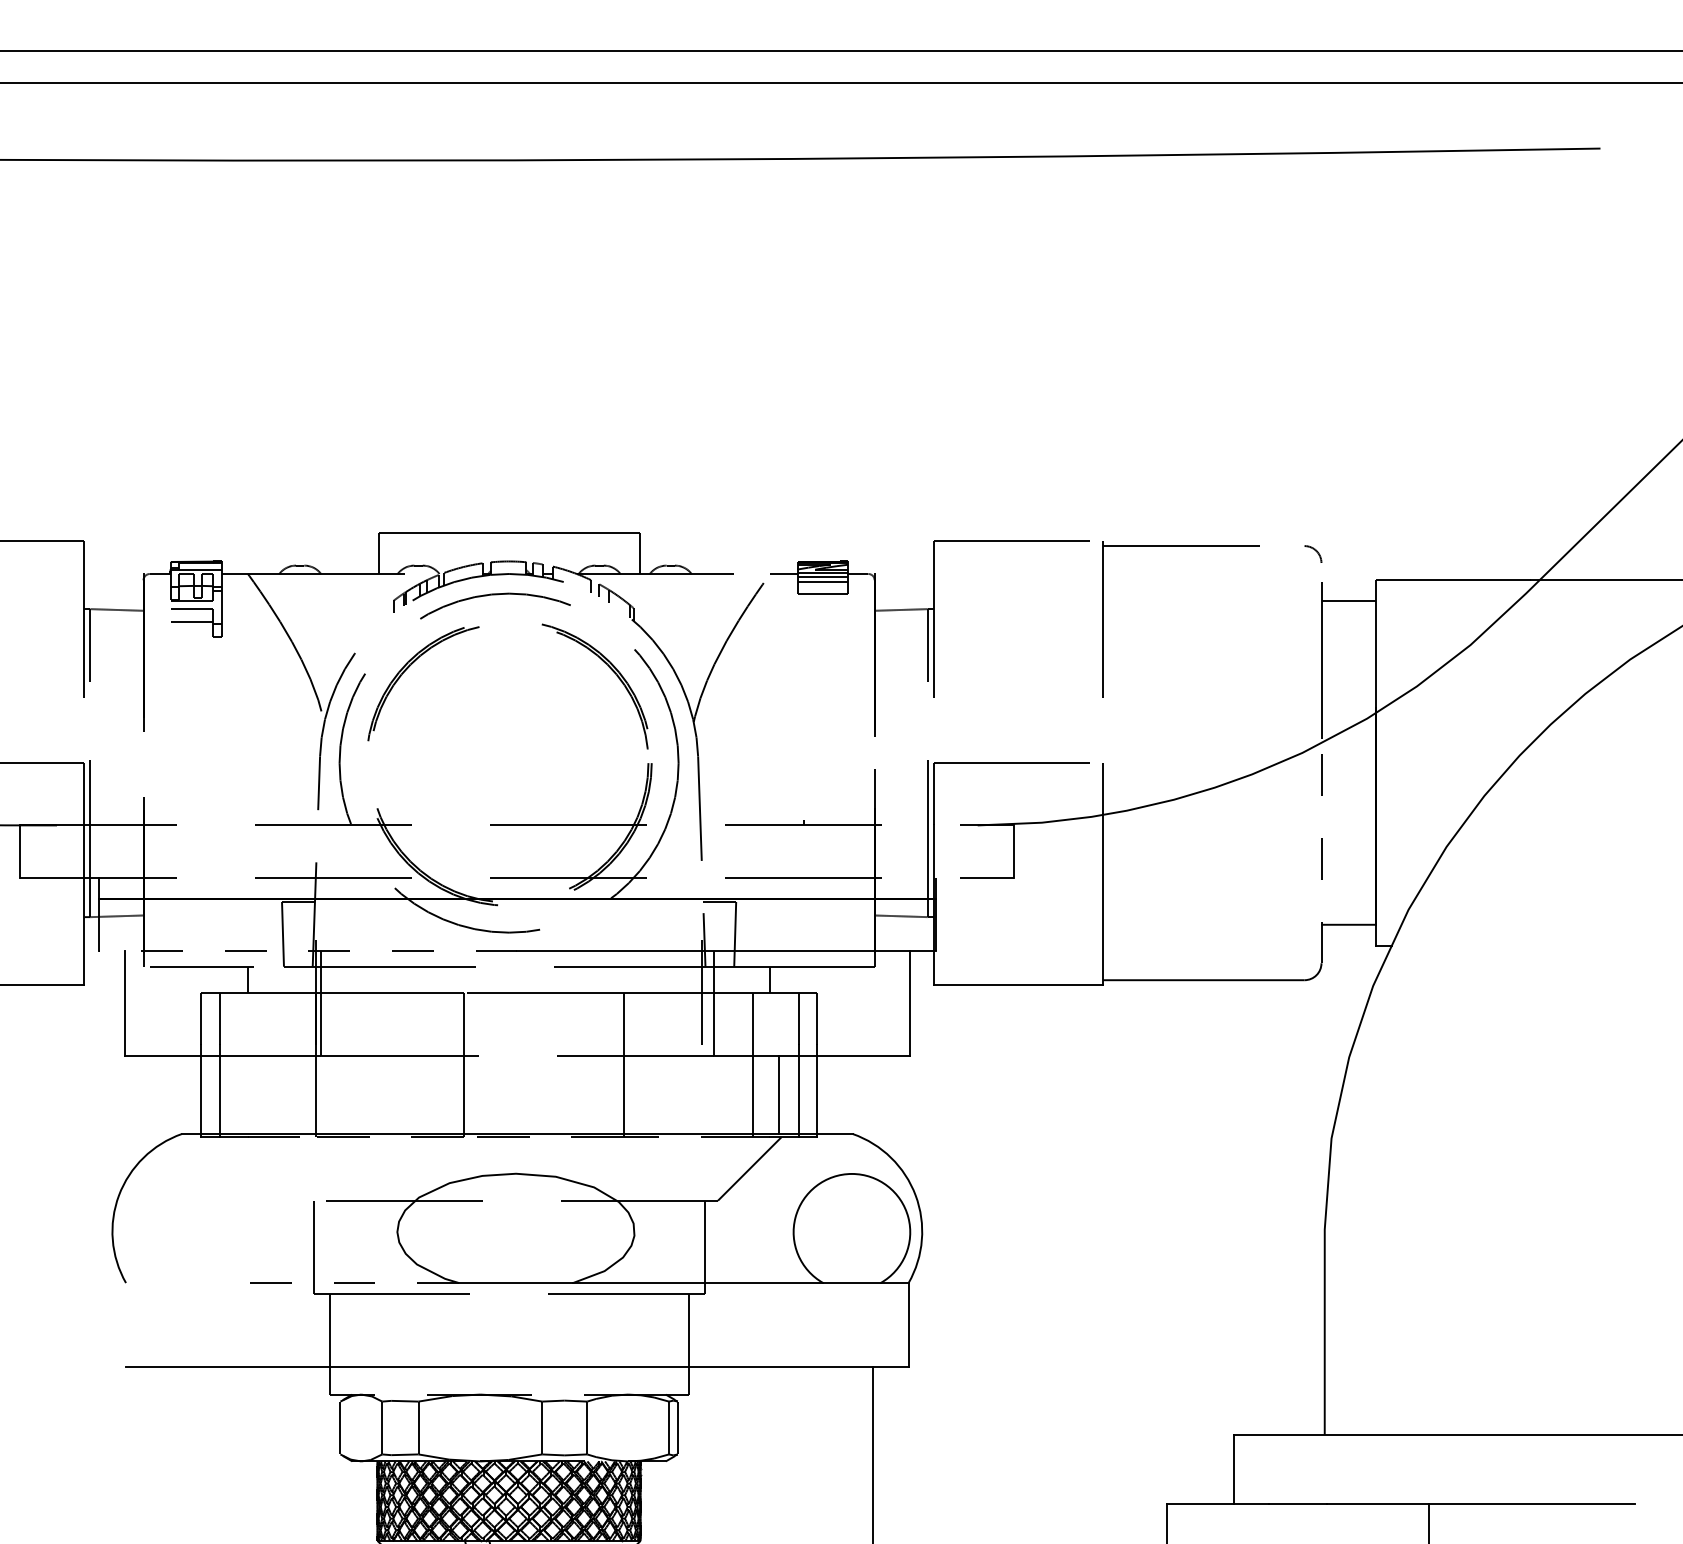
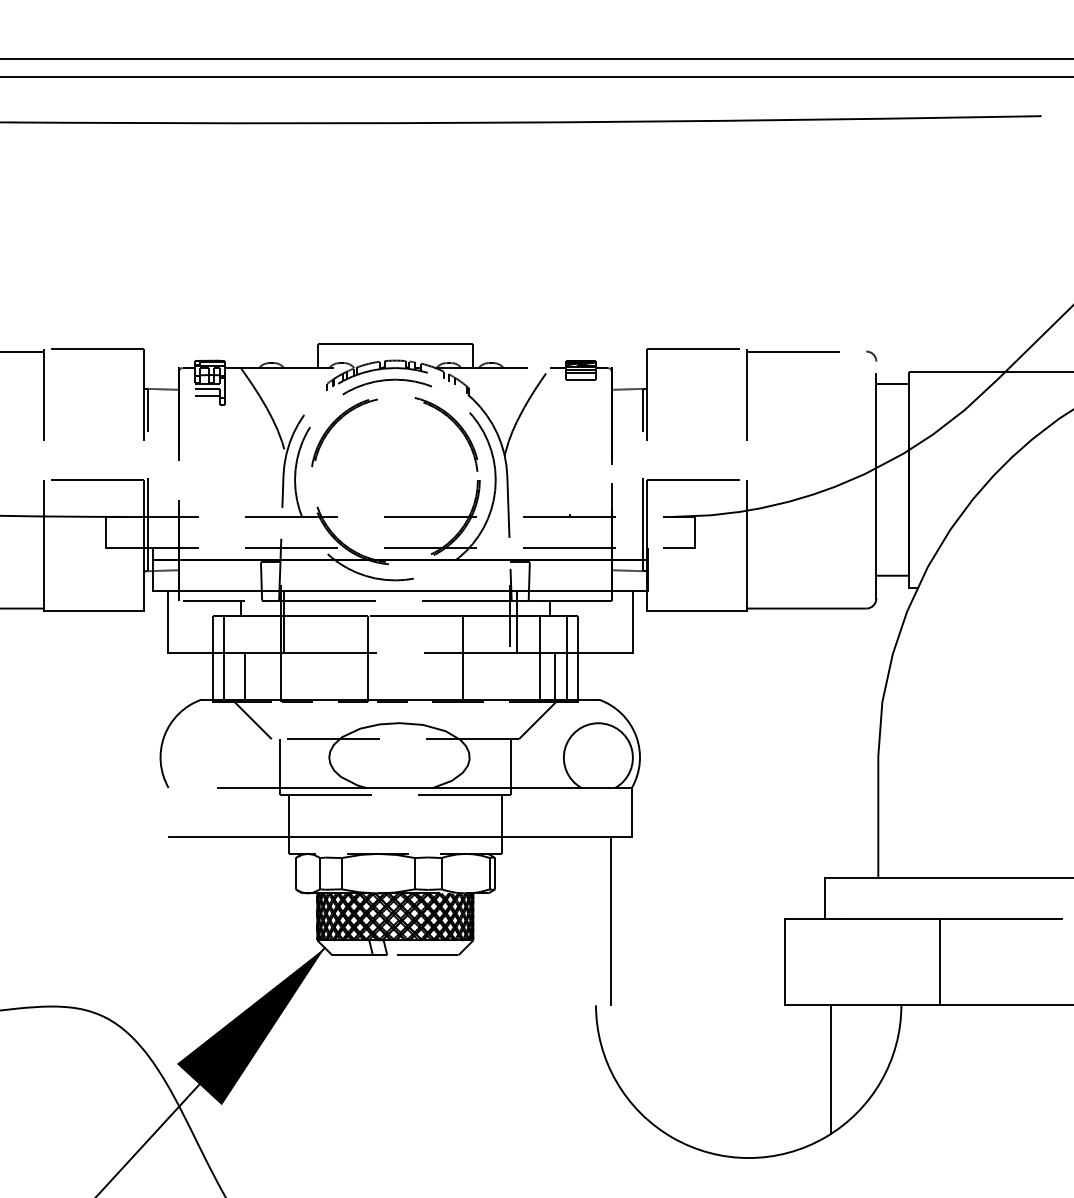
line: (1321, 850) -> (876, 531), dashed -> solid
line: (308, 951) -> (276, 591), dashed -> solid
line: (255, 1094) -> (245, 676), added
line: (267, 1169) -> (252, 720), added
line: (333, 1282) -> (291, 787), dashed -> solid

